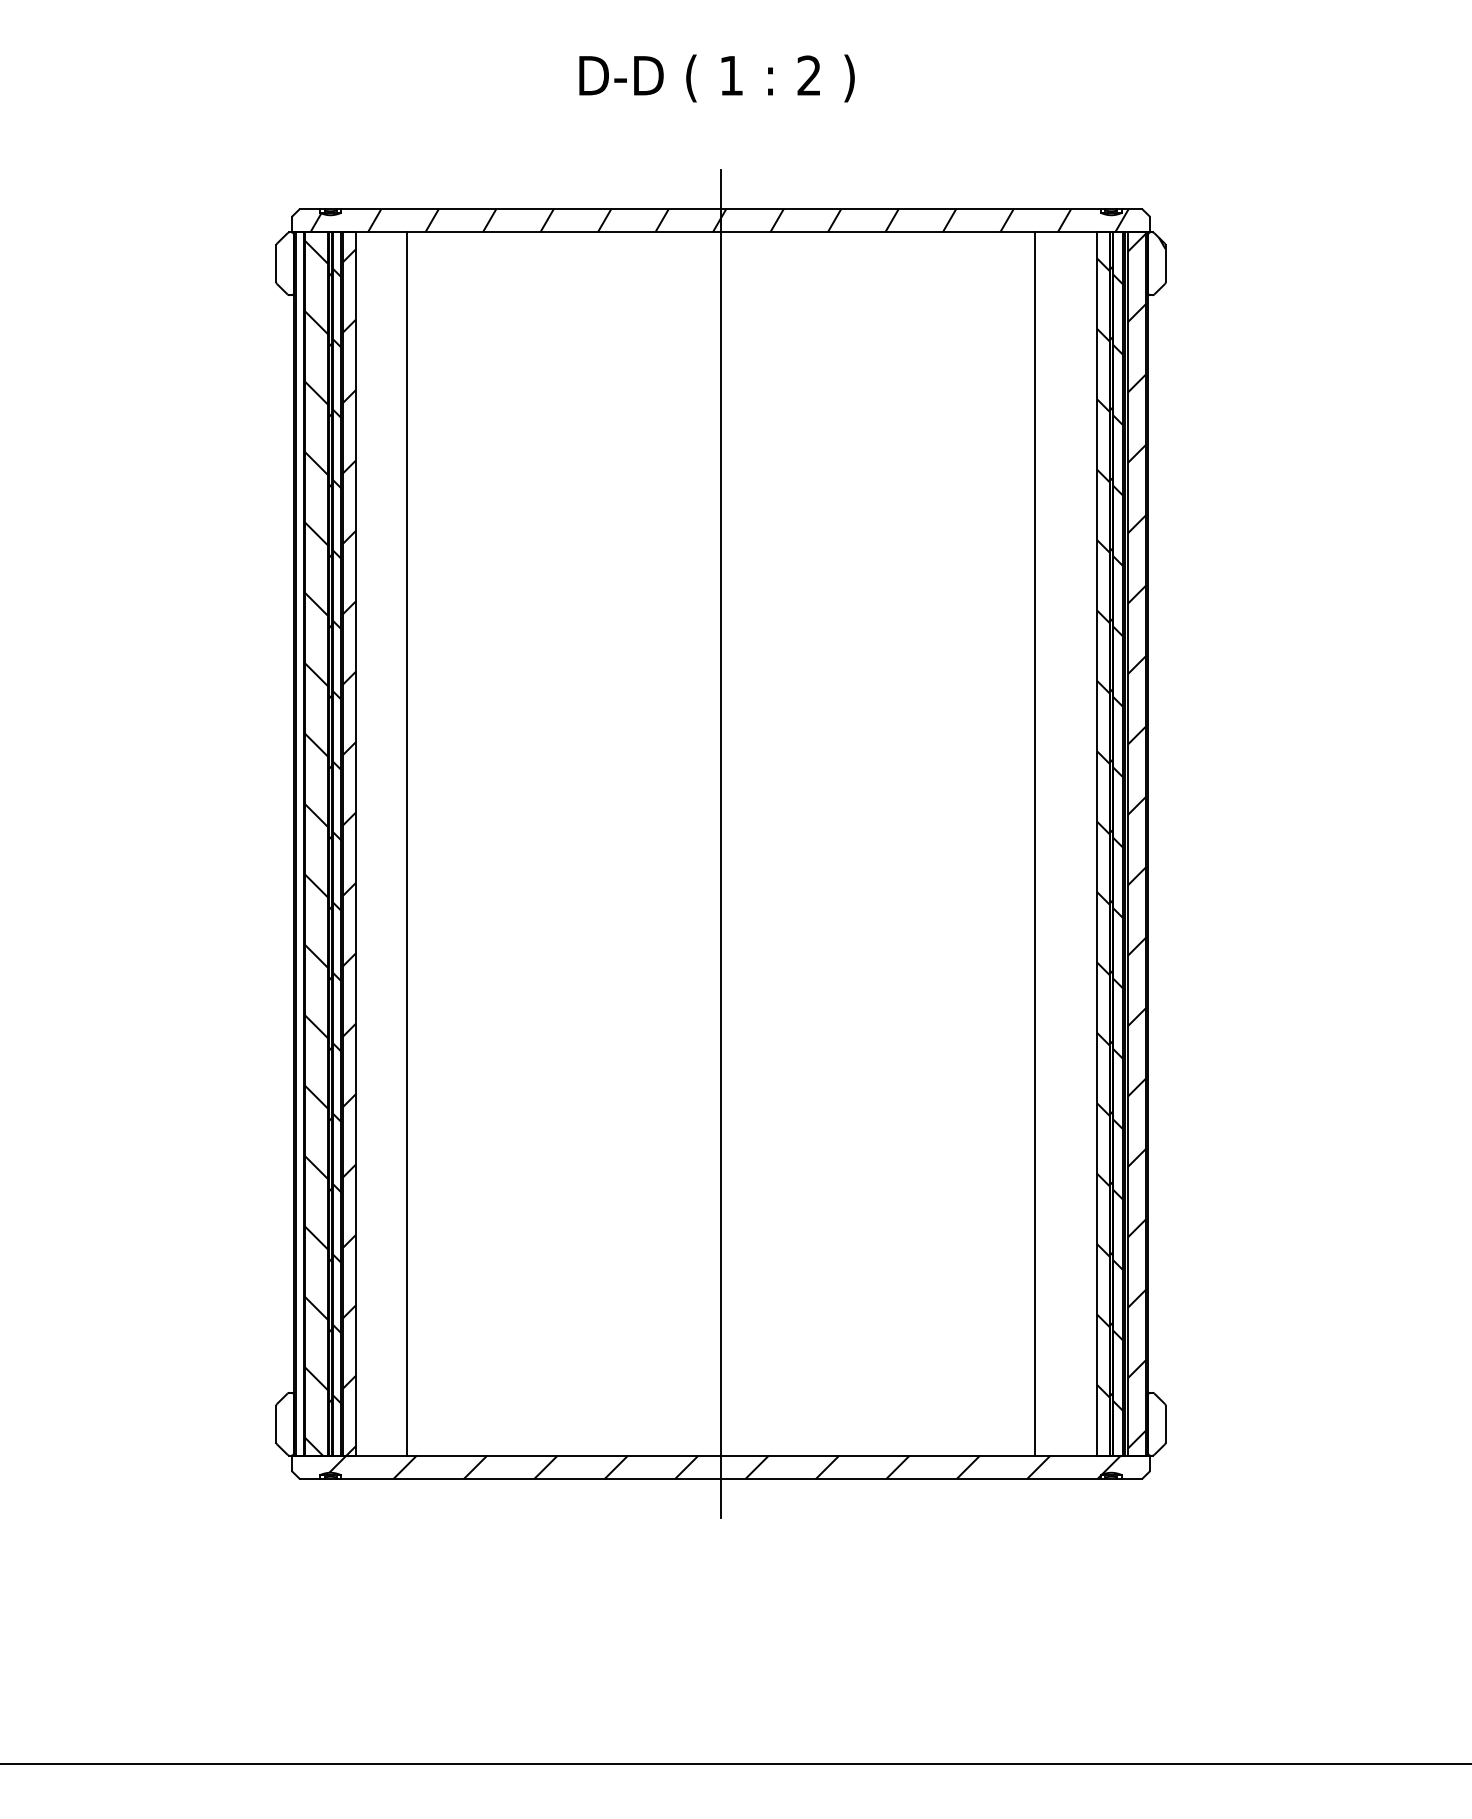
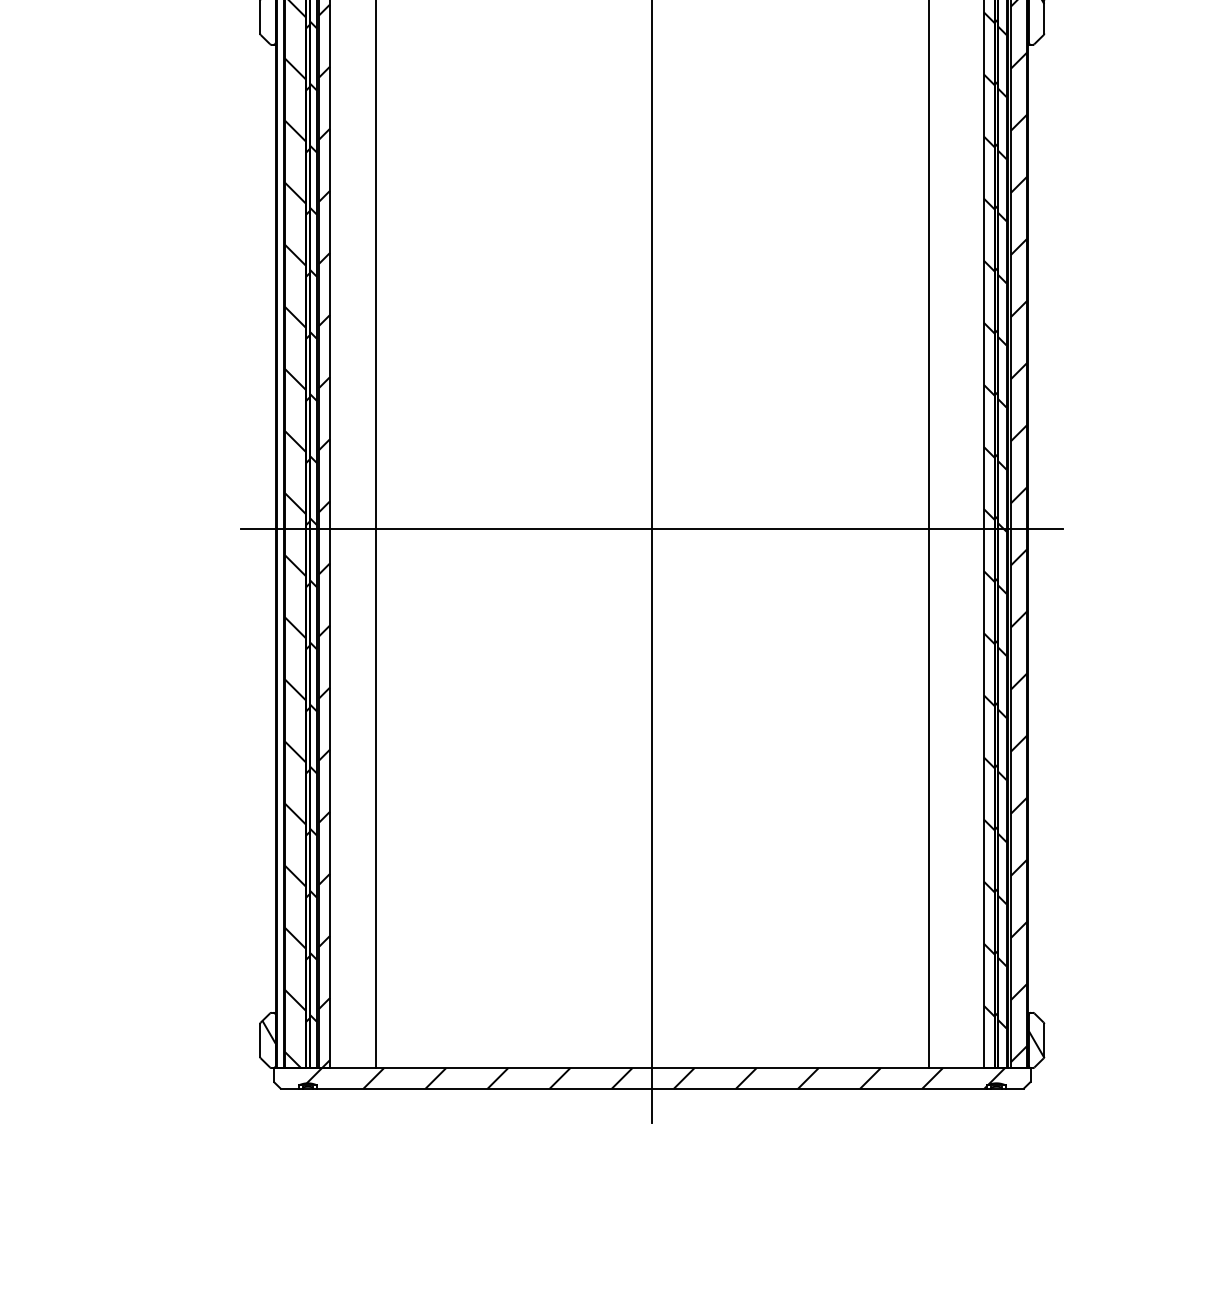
line: (720, 844) -> (651, 529), added
hatch: (286, 1414) -> (269, 1031), added
hatch: (1156, 1428) -> (1036, 1044), added

